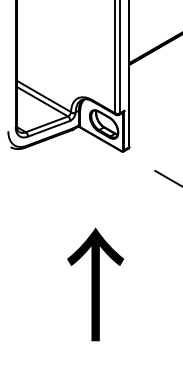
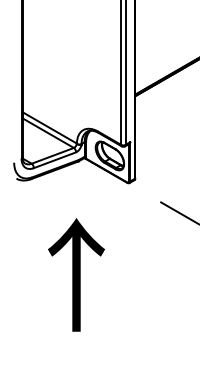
text: (95, 284) -> (76, 274), moved

